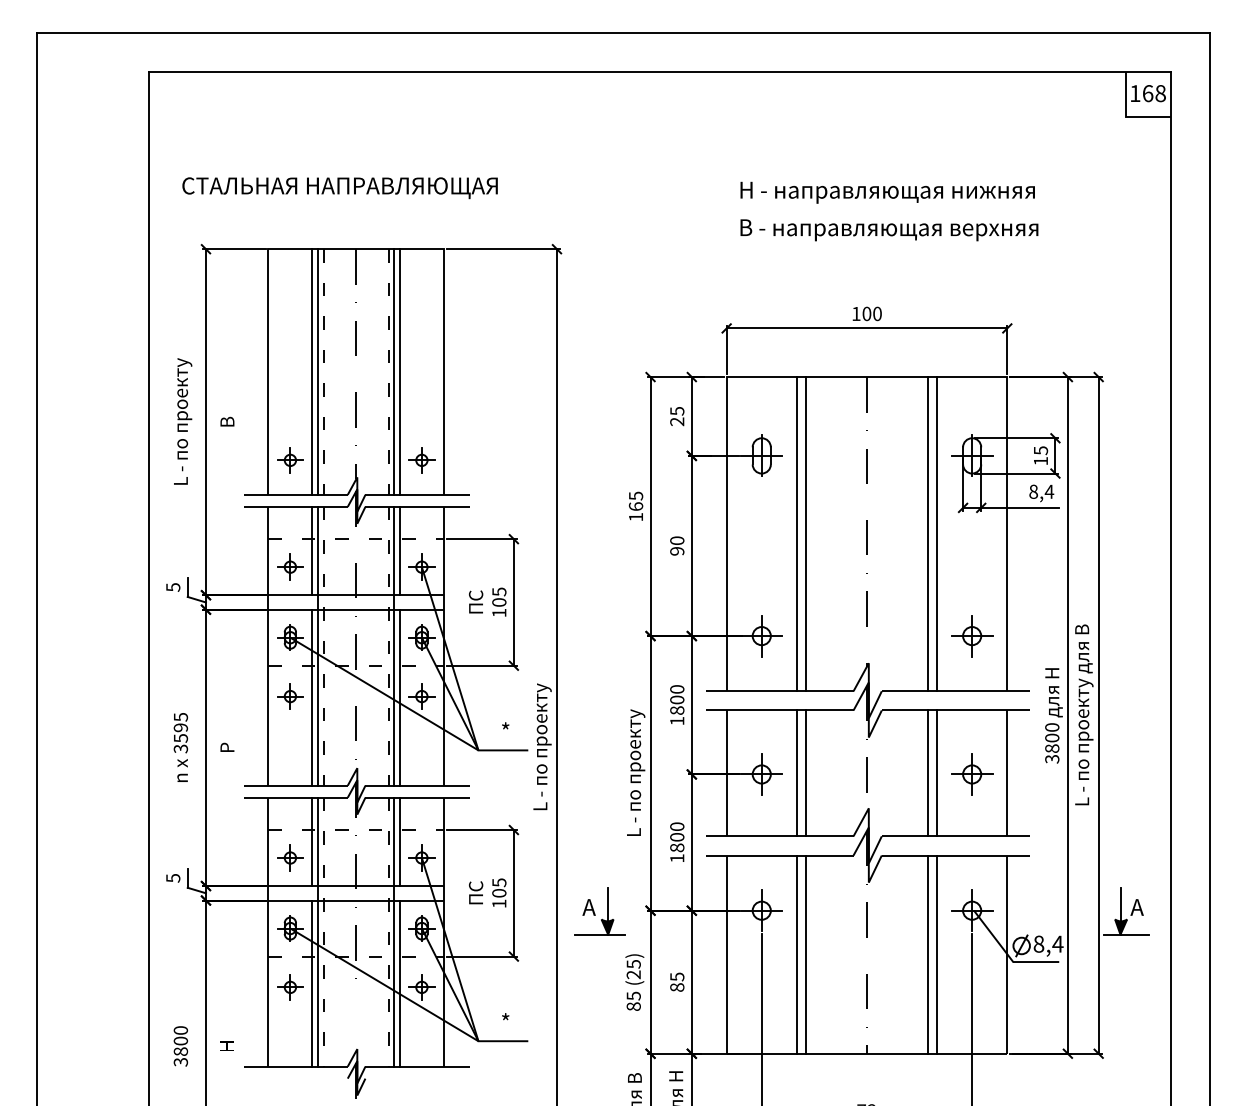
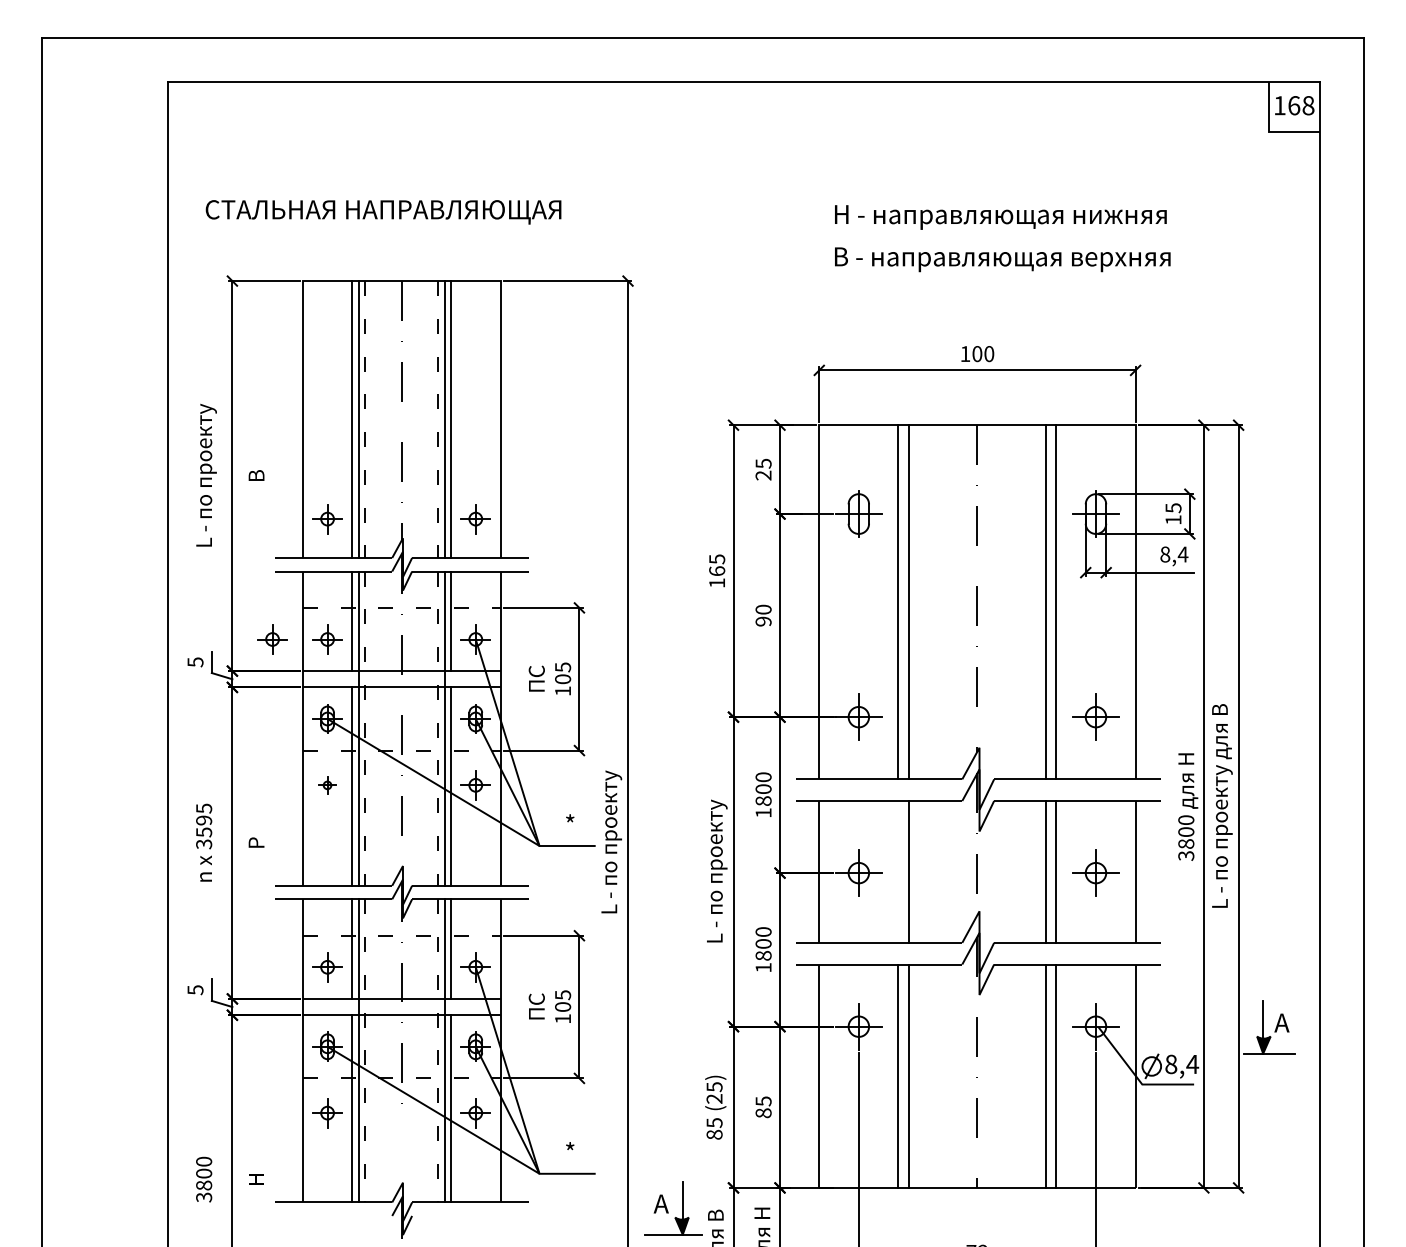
part: (241, 567) -> (272, 639), added
part: (290, 696) -> (327, 785), size x0.6
line: (796, 773) -> (898, 871), removed
part: (599, 911) -> (673, 1208), moved

